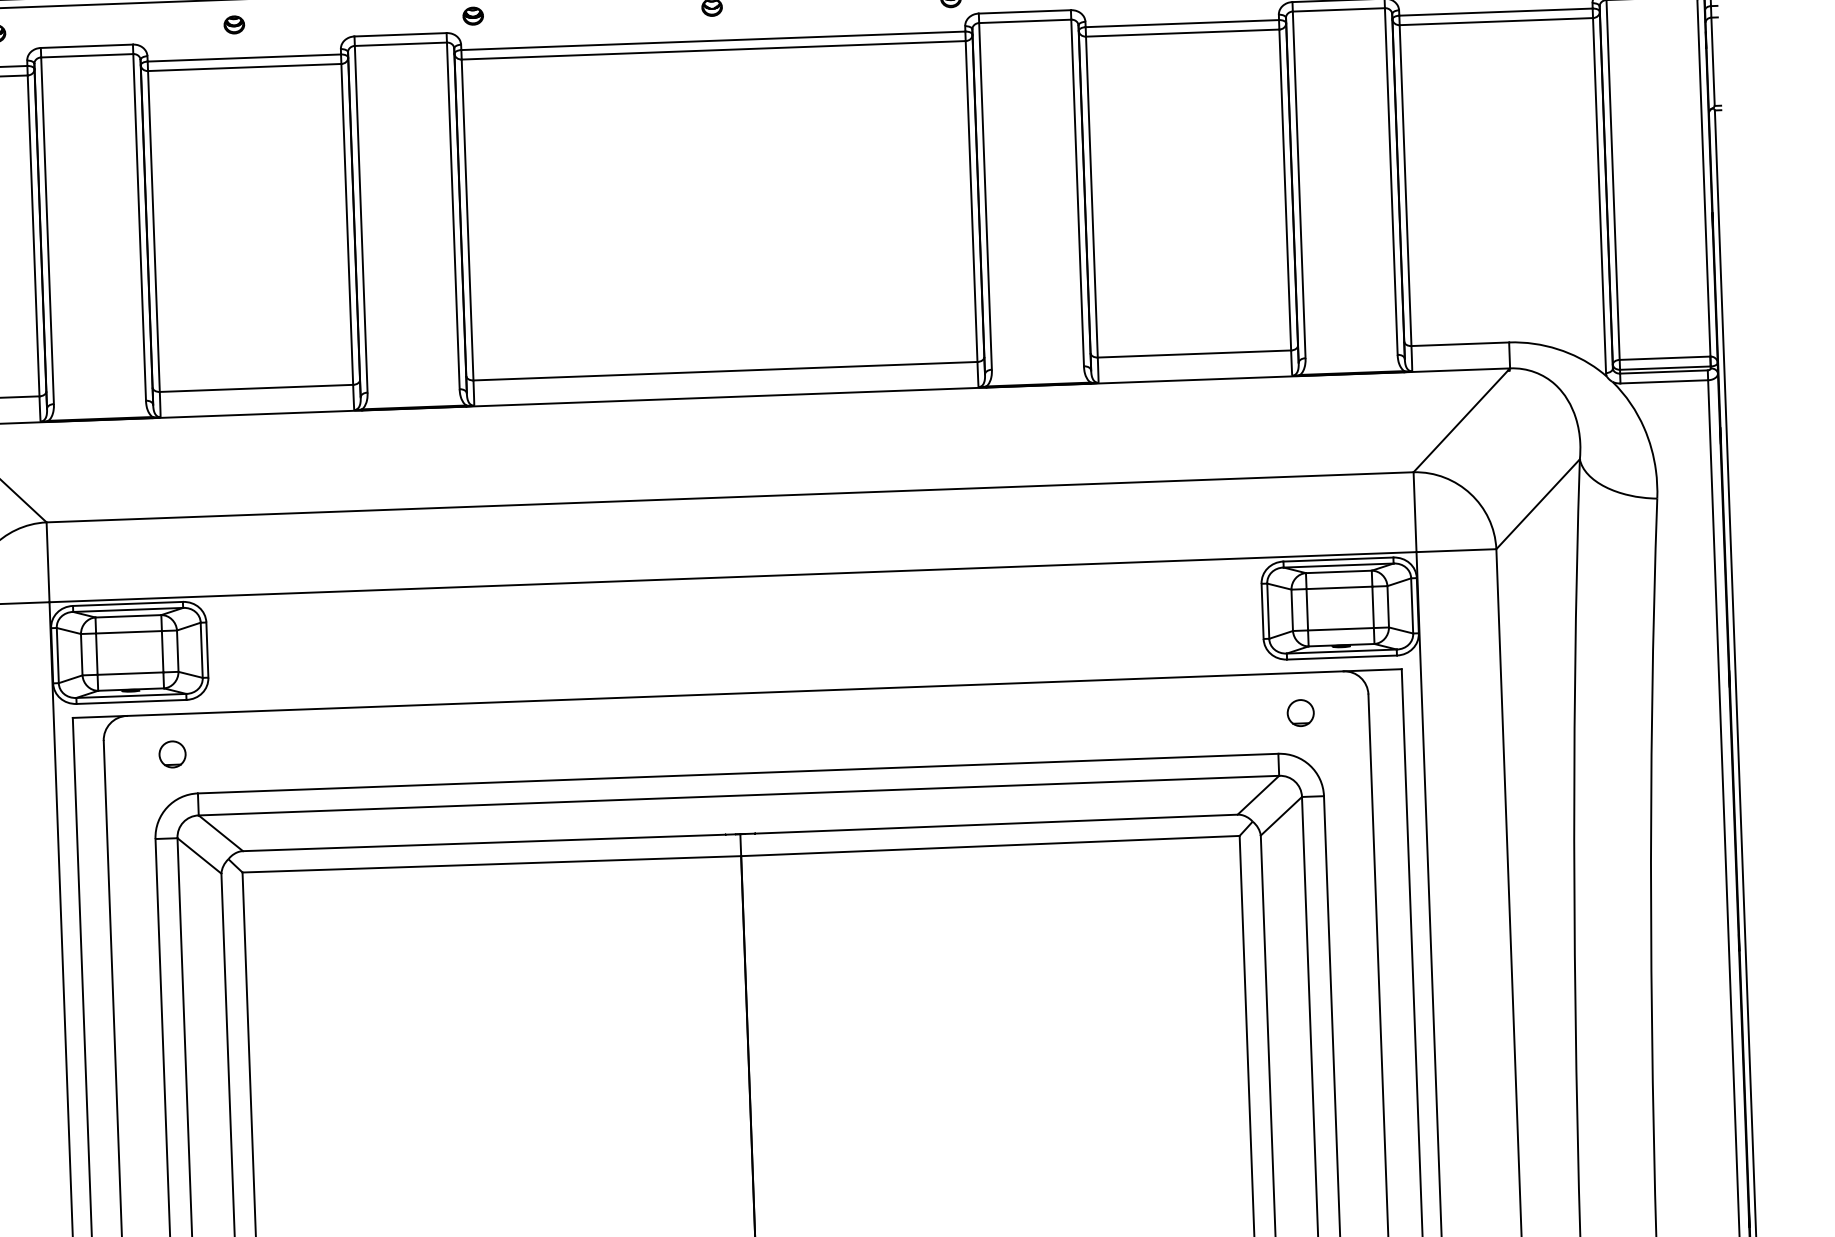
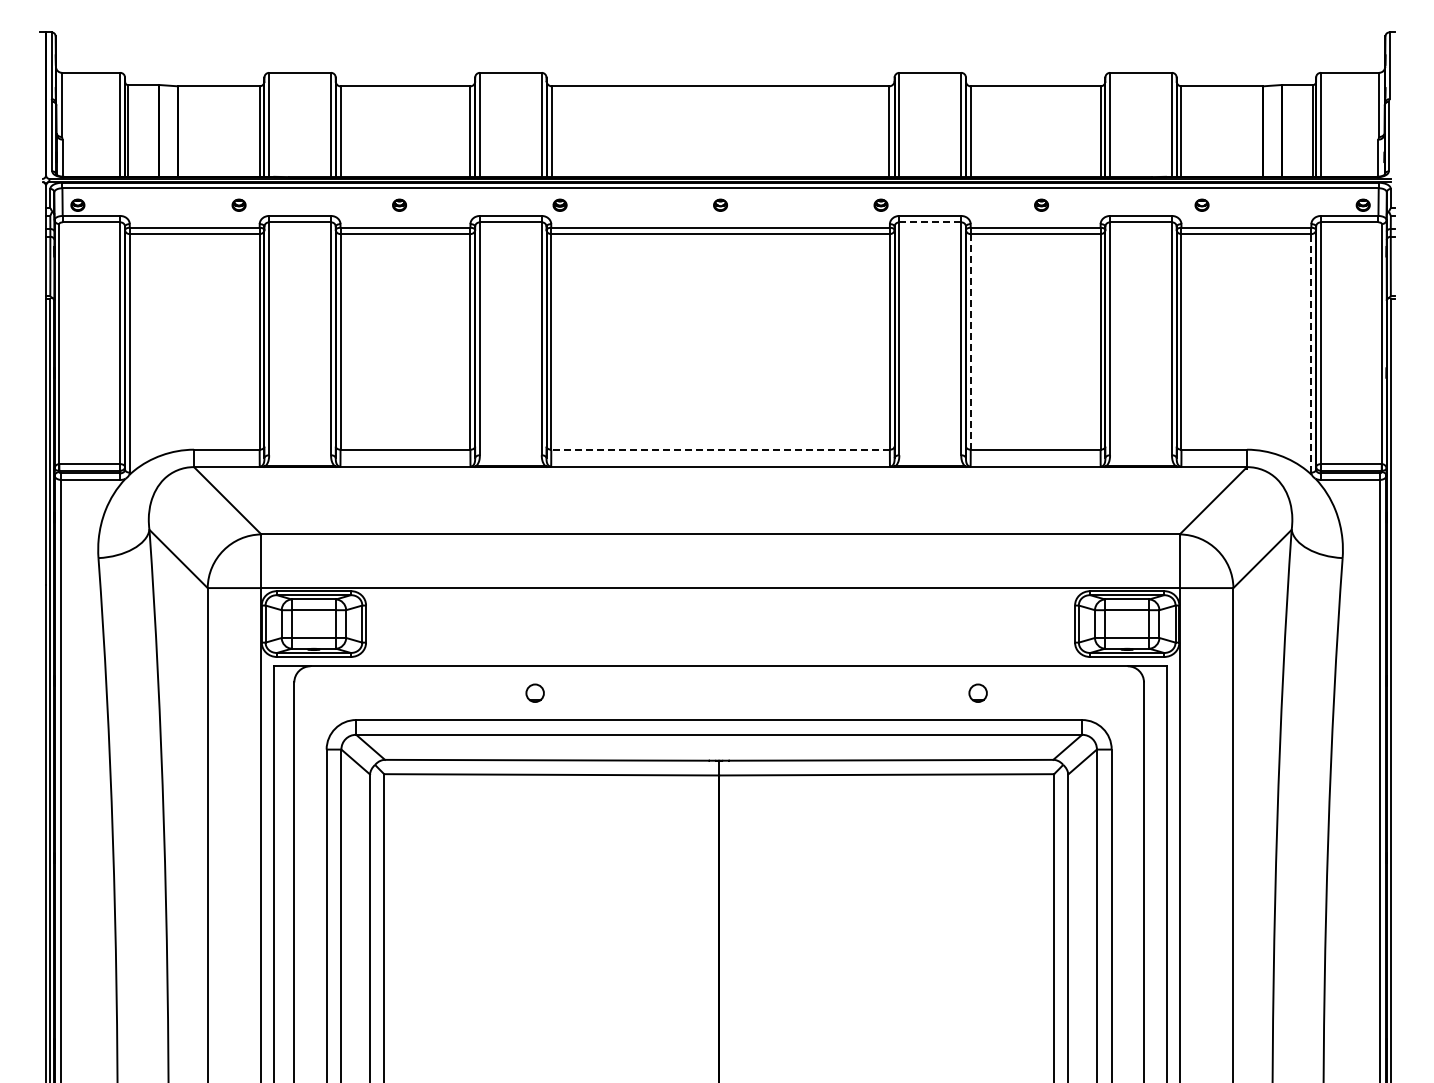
line: (1025, 21) -> (930, 222), solid -> dashed
line: (1599, 194) -> (1311, 352), solid -> dashed
line: (1091, 196) -> (970, 341), solid -> dashed
line: (725, 370) -> (720, 449), solid -> dashed
circle: (1299, 712) -> (977, 692), moved
circle: (171, 753) -> (534, 692), moved

